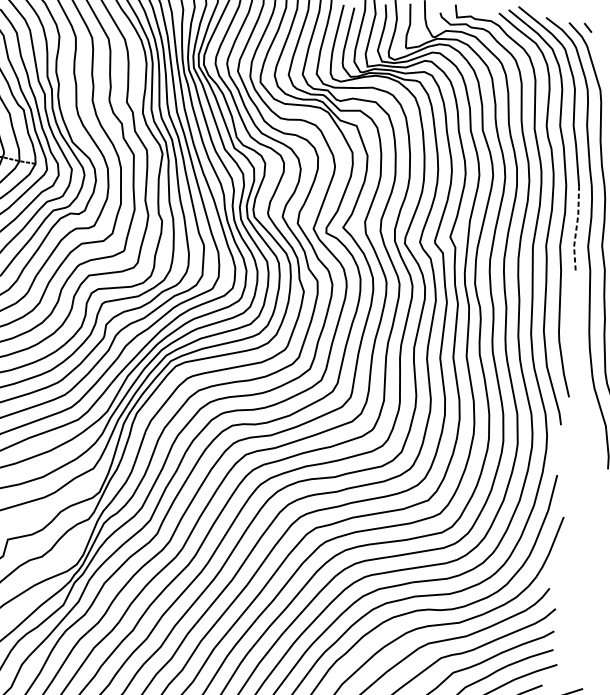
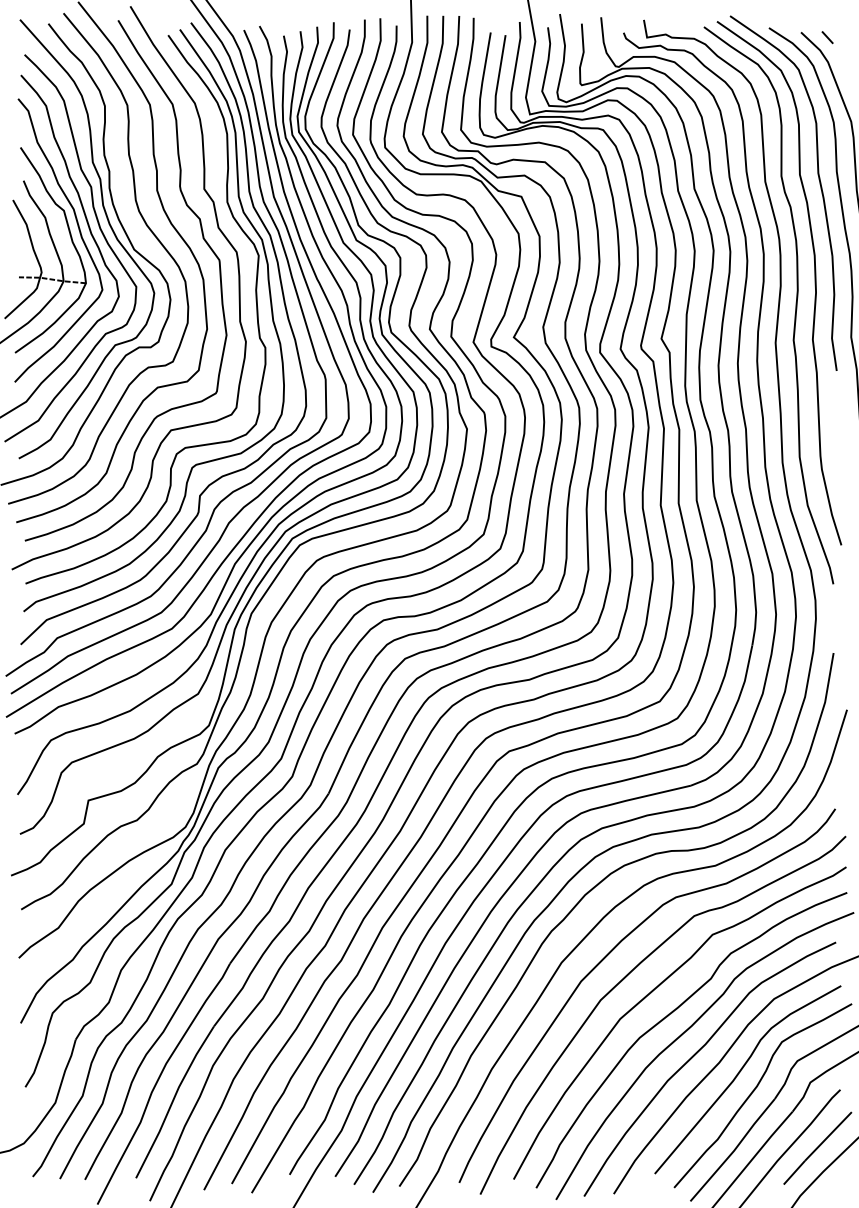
line: (576, 228) -> (833, 313), dashed -> solid

